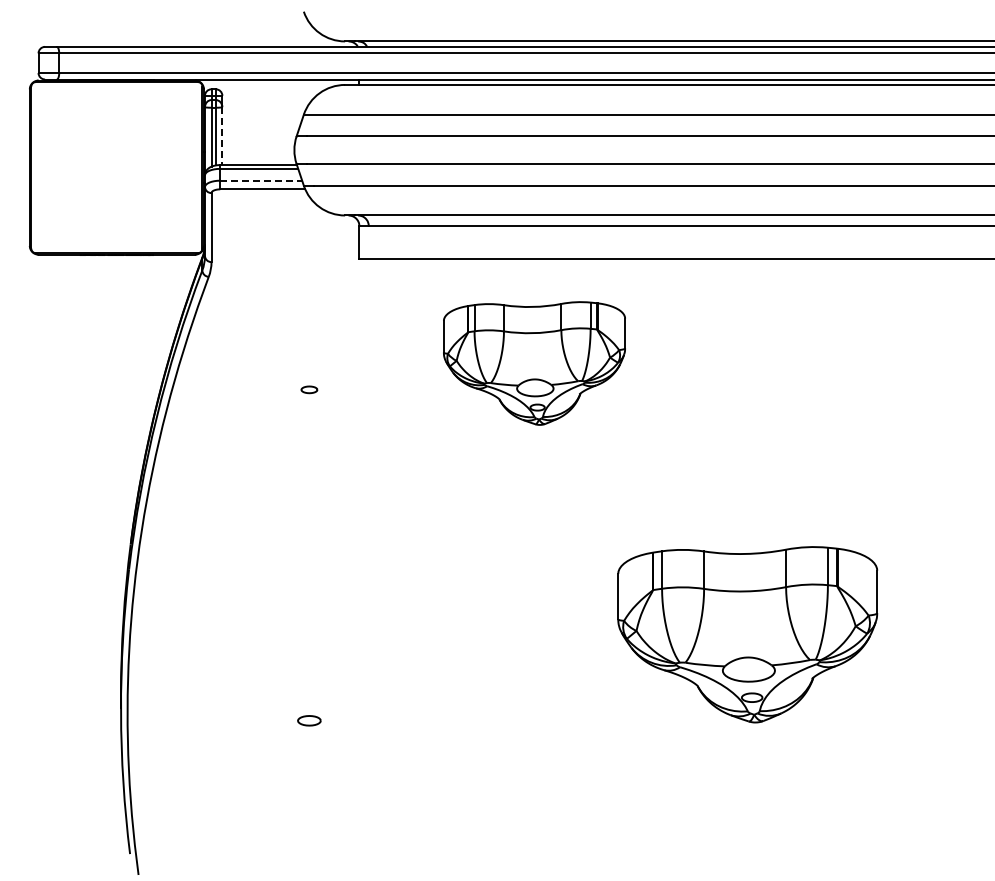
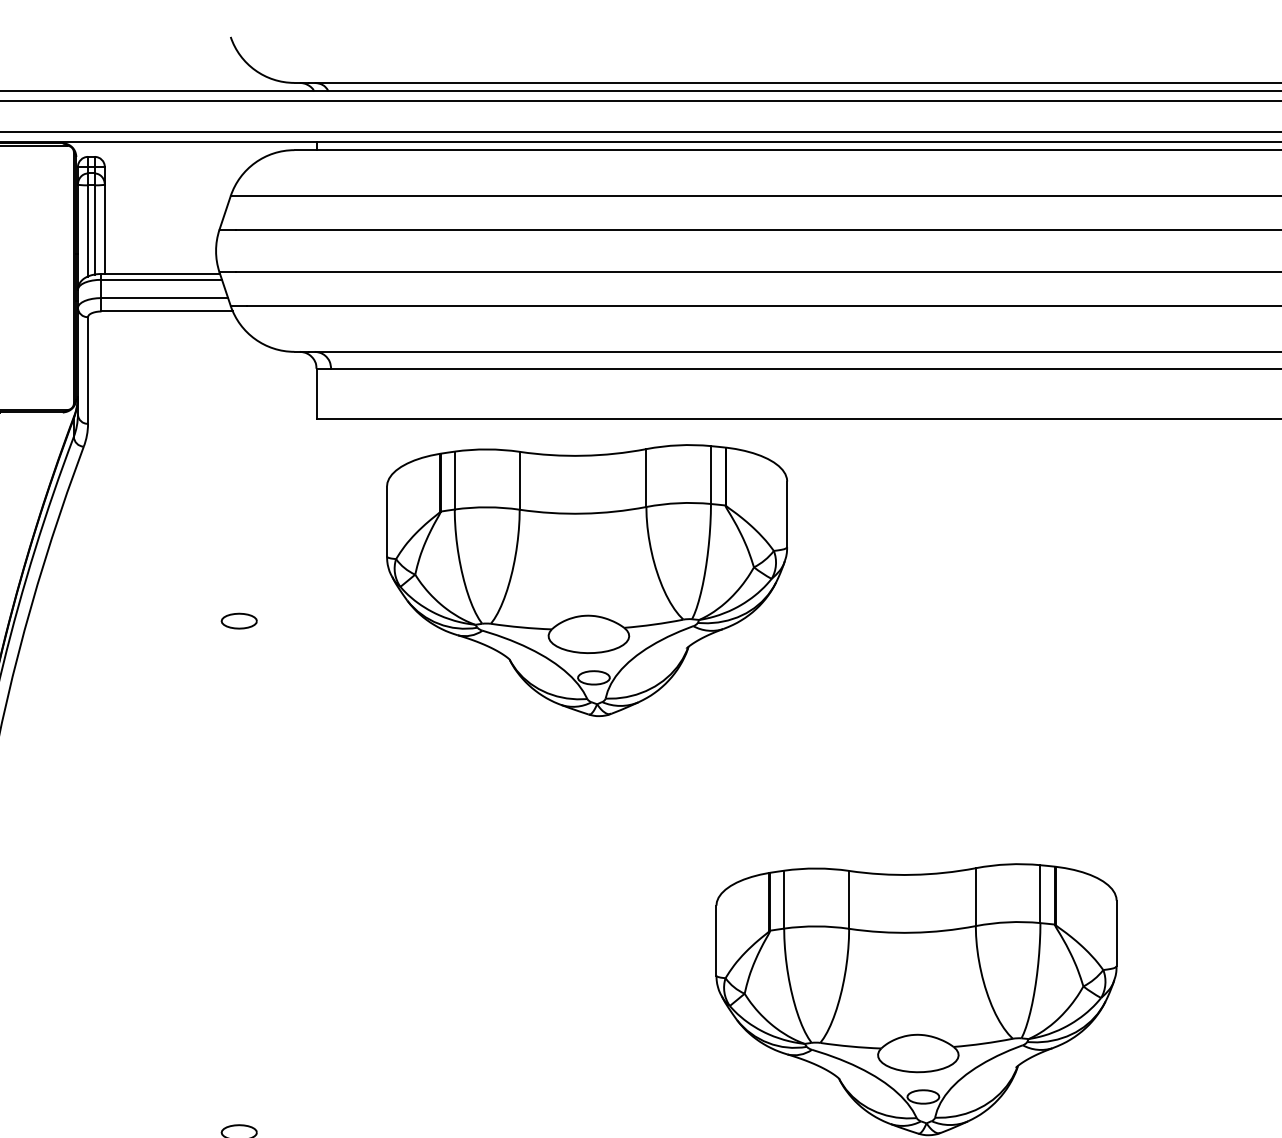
line: (222, 136) -> (105, 229), dashed -> solid
line: (261, 180) -> (165, 297), dashed -> solid
part: (534, 363) -> (587, 580), size x1.43
part: (309, 389) -> (239, 620), size x1.43

